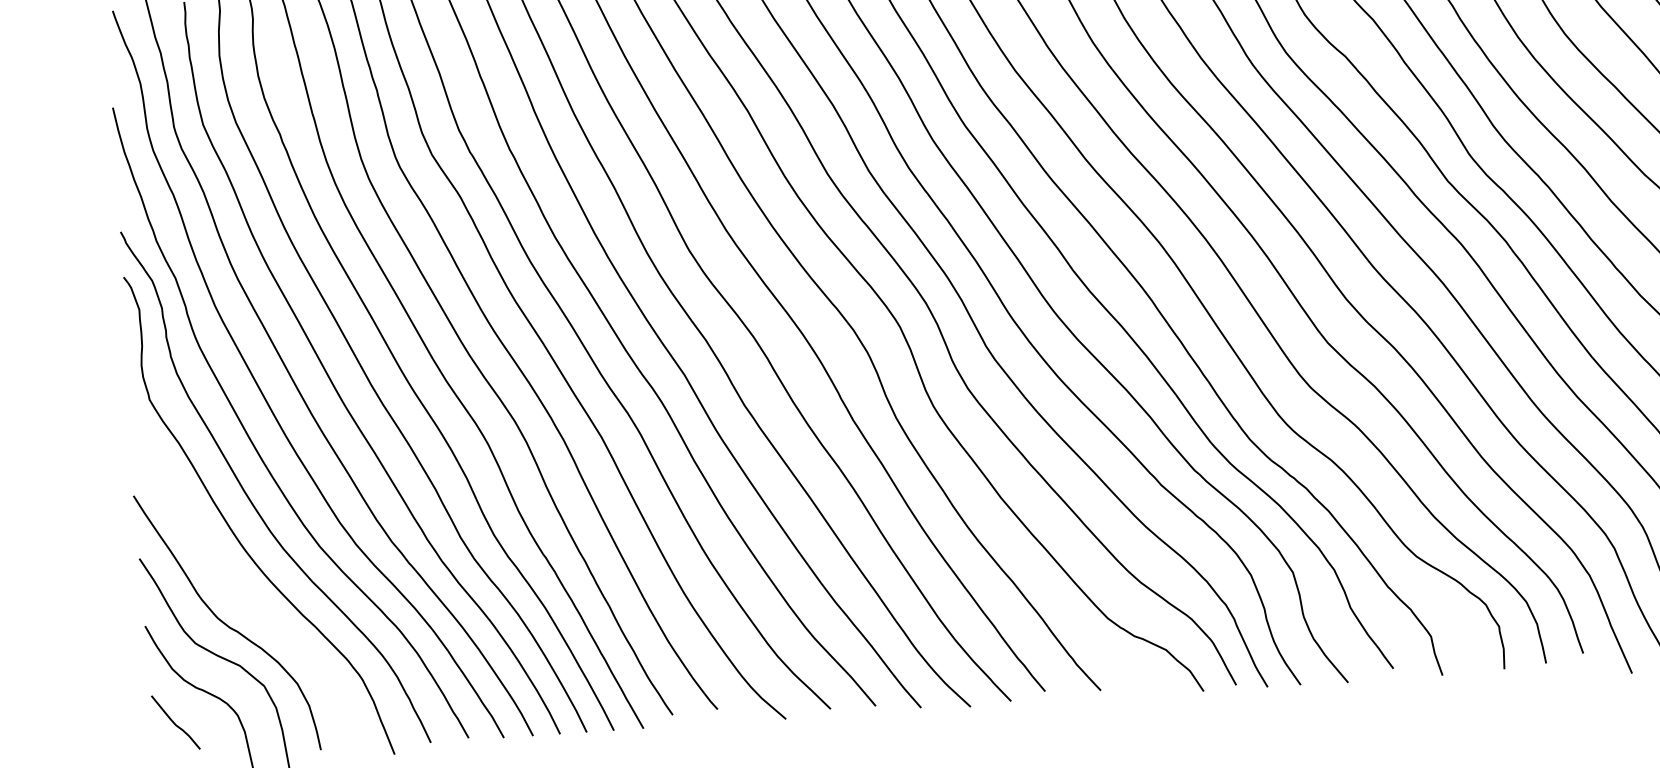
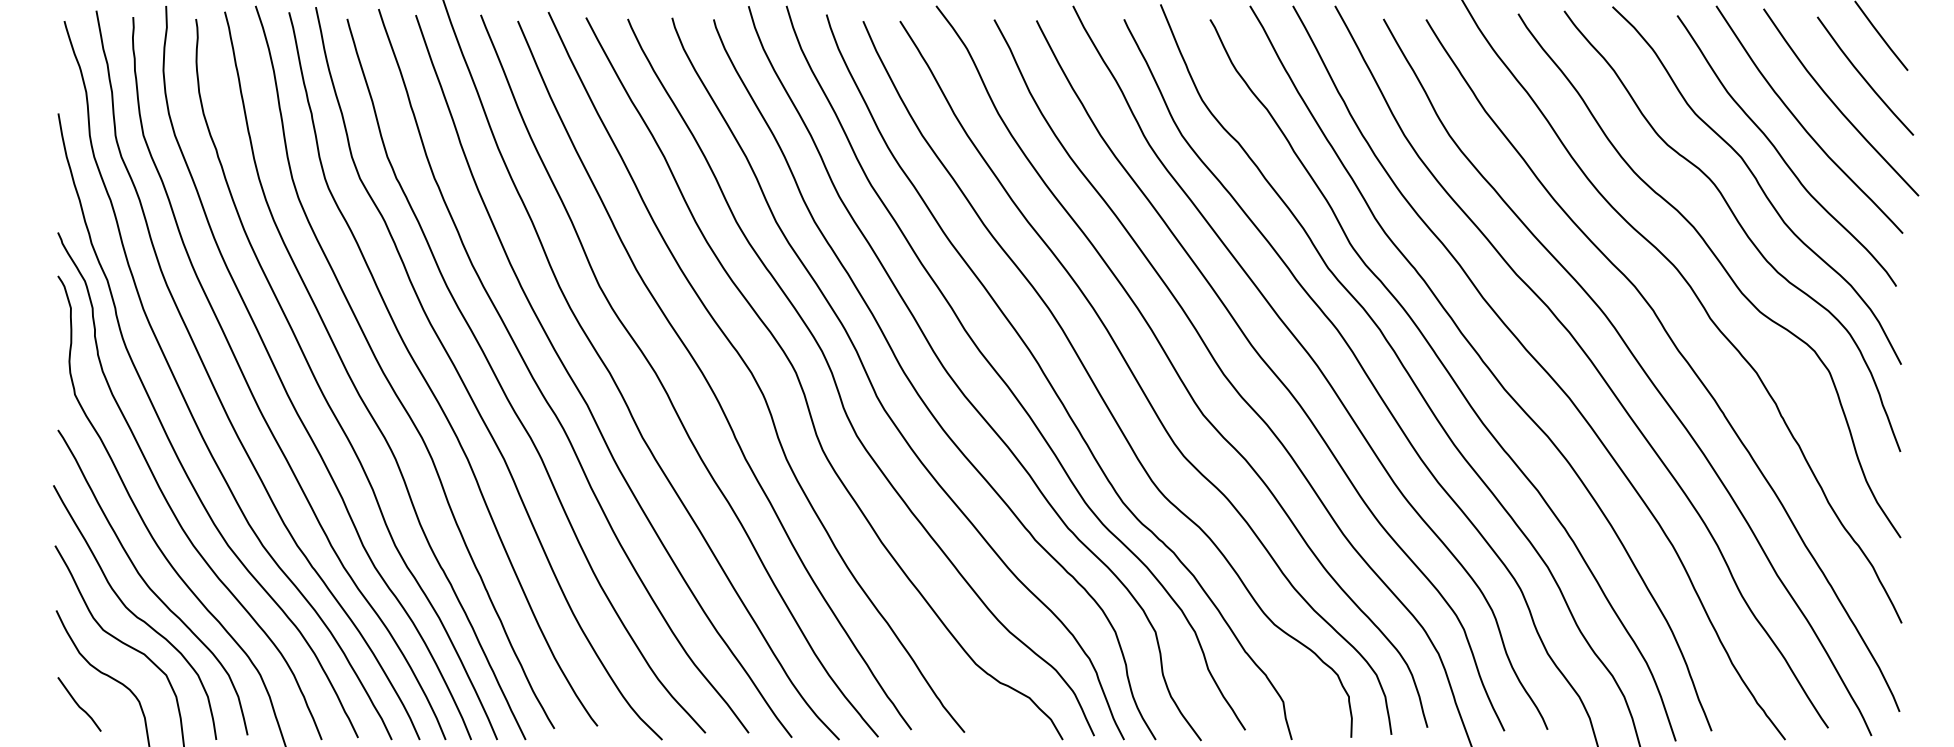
curve: (239, 593) -> (148, 585), added

